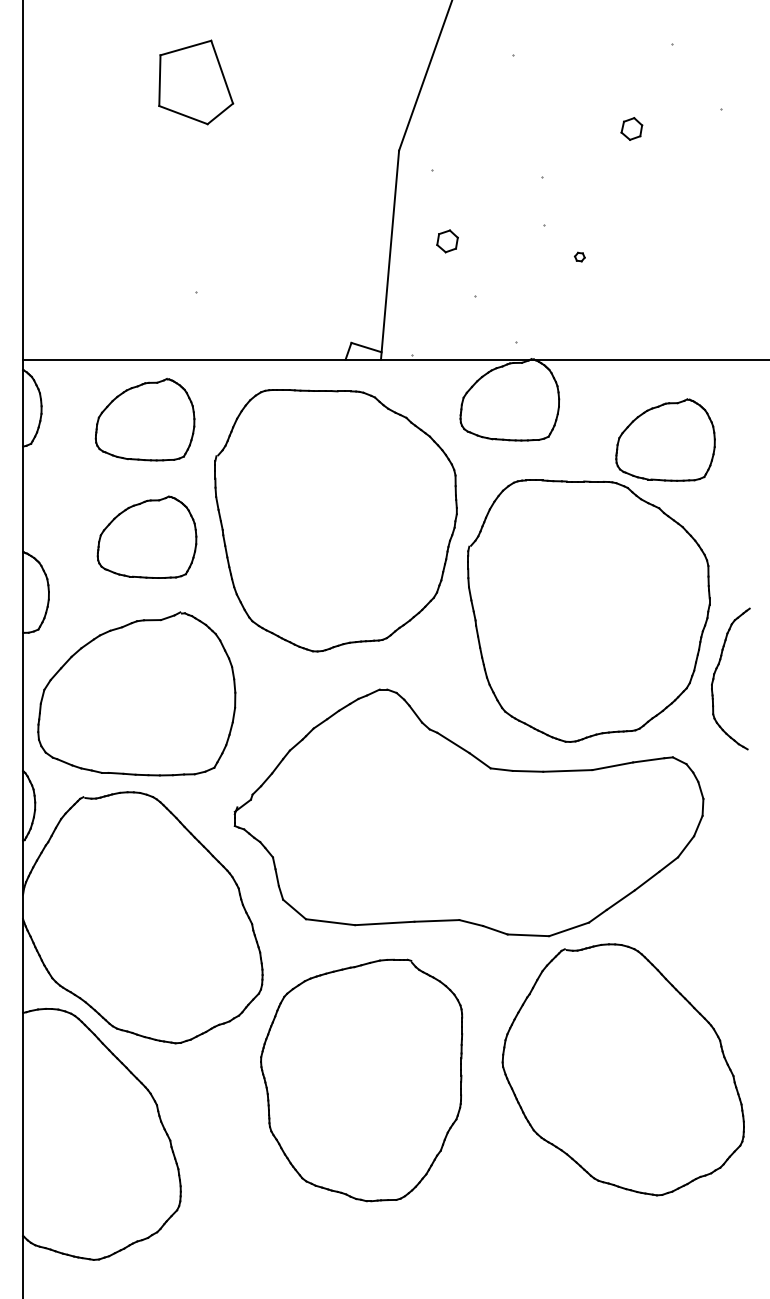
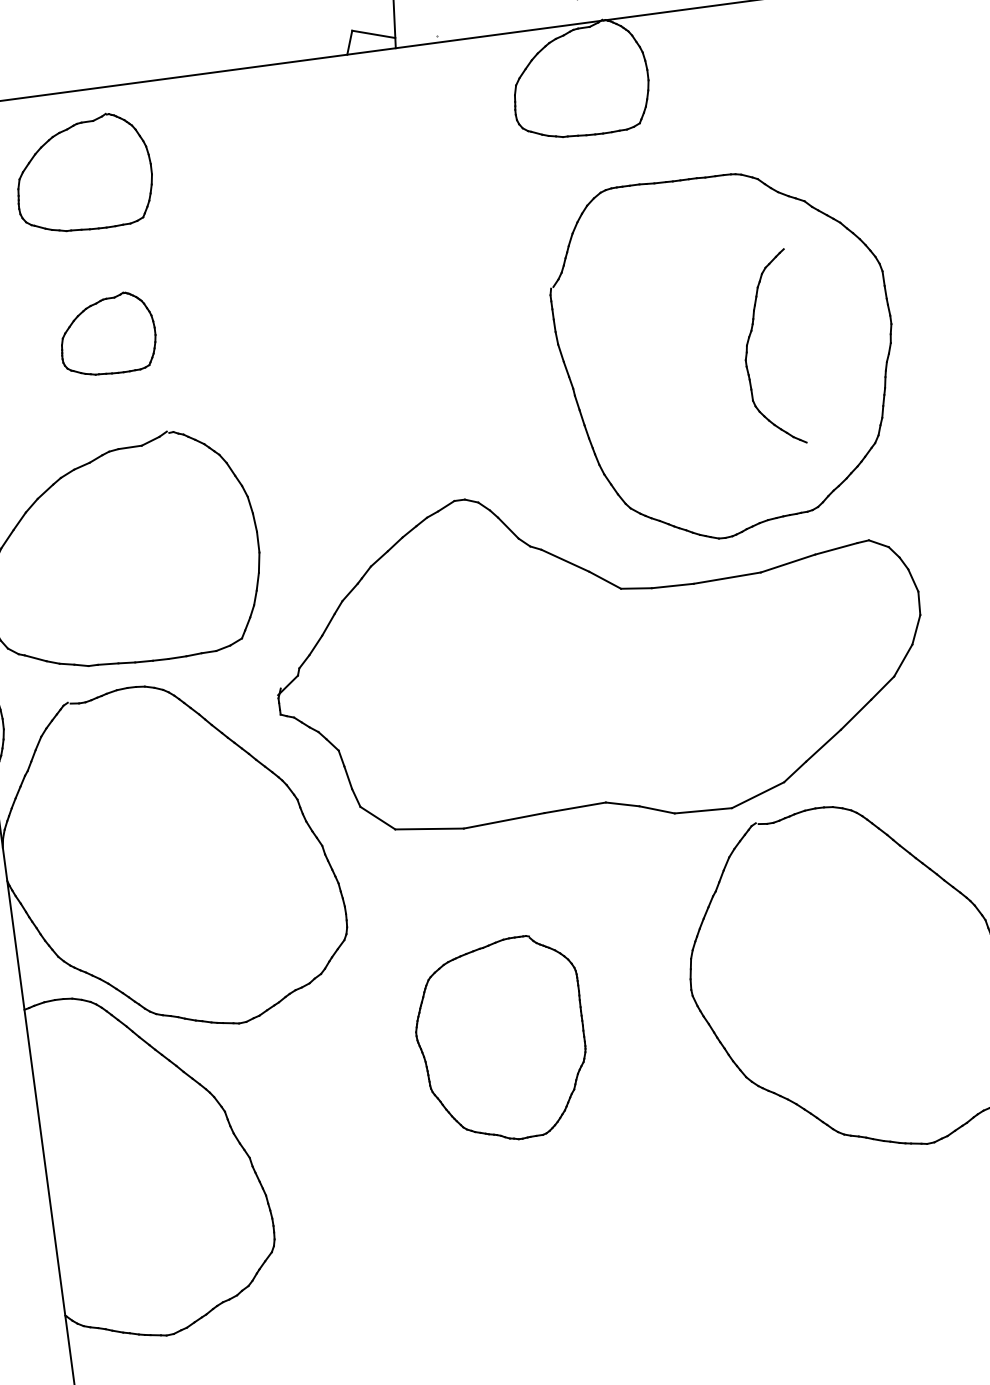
part: (665, 439) -> (800, 105), removed
part: (335, 520) -> (362, 277), removed
part: (146, 536) -> (106, 333), size x0.7
part: (715, 674) -> (748, 345), moved
part: (361, 1080) -> (500, 1040), size x0.6

